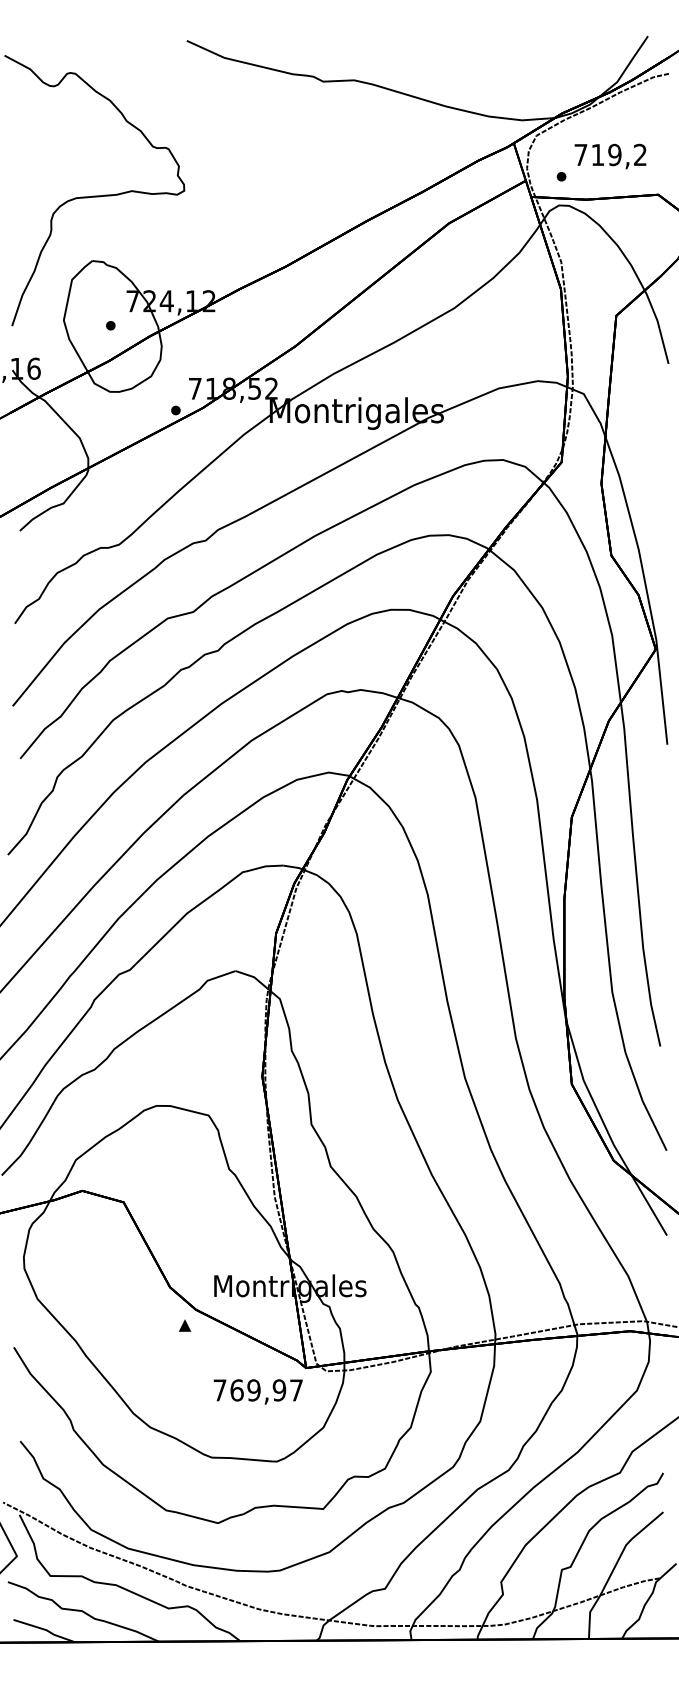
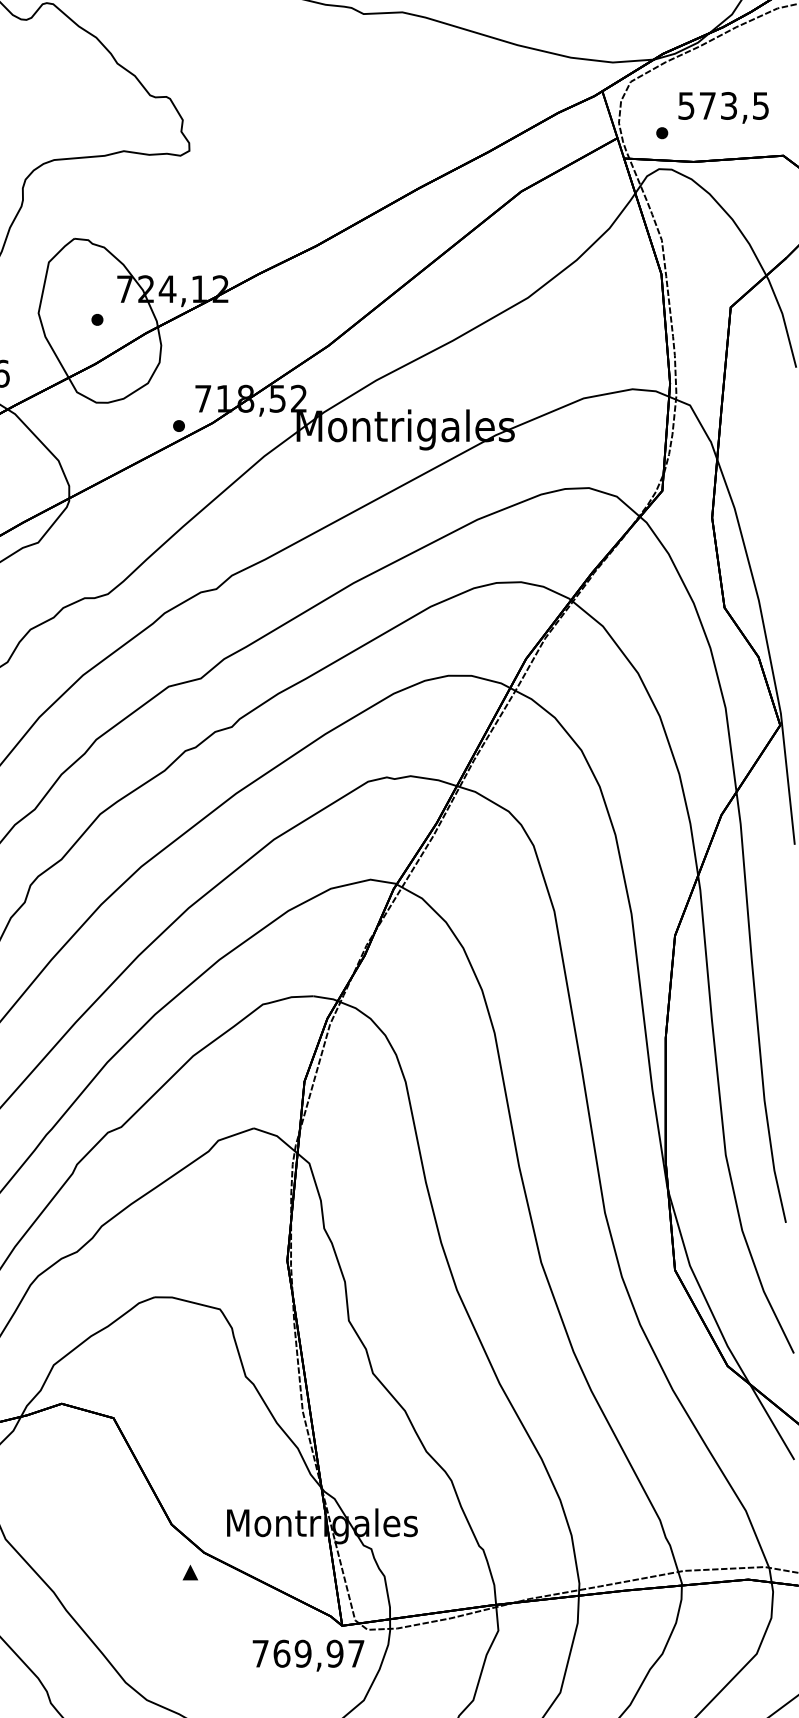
text: (610, 154) -> (723, 105), 719,2 -> 573,5
text: (257, 1391) -> (307, 1655), moved

